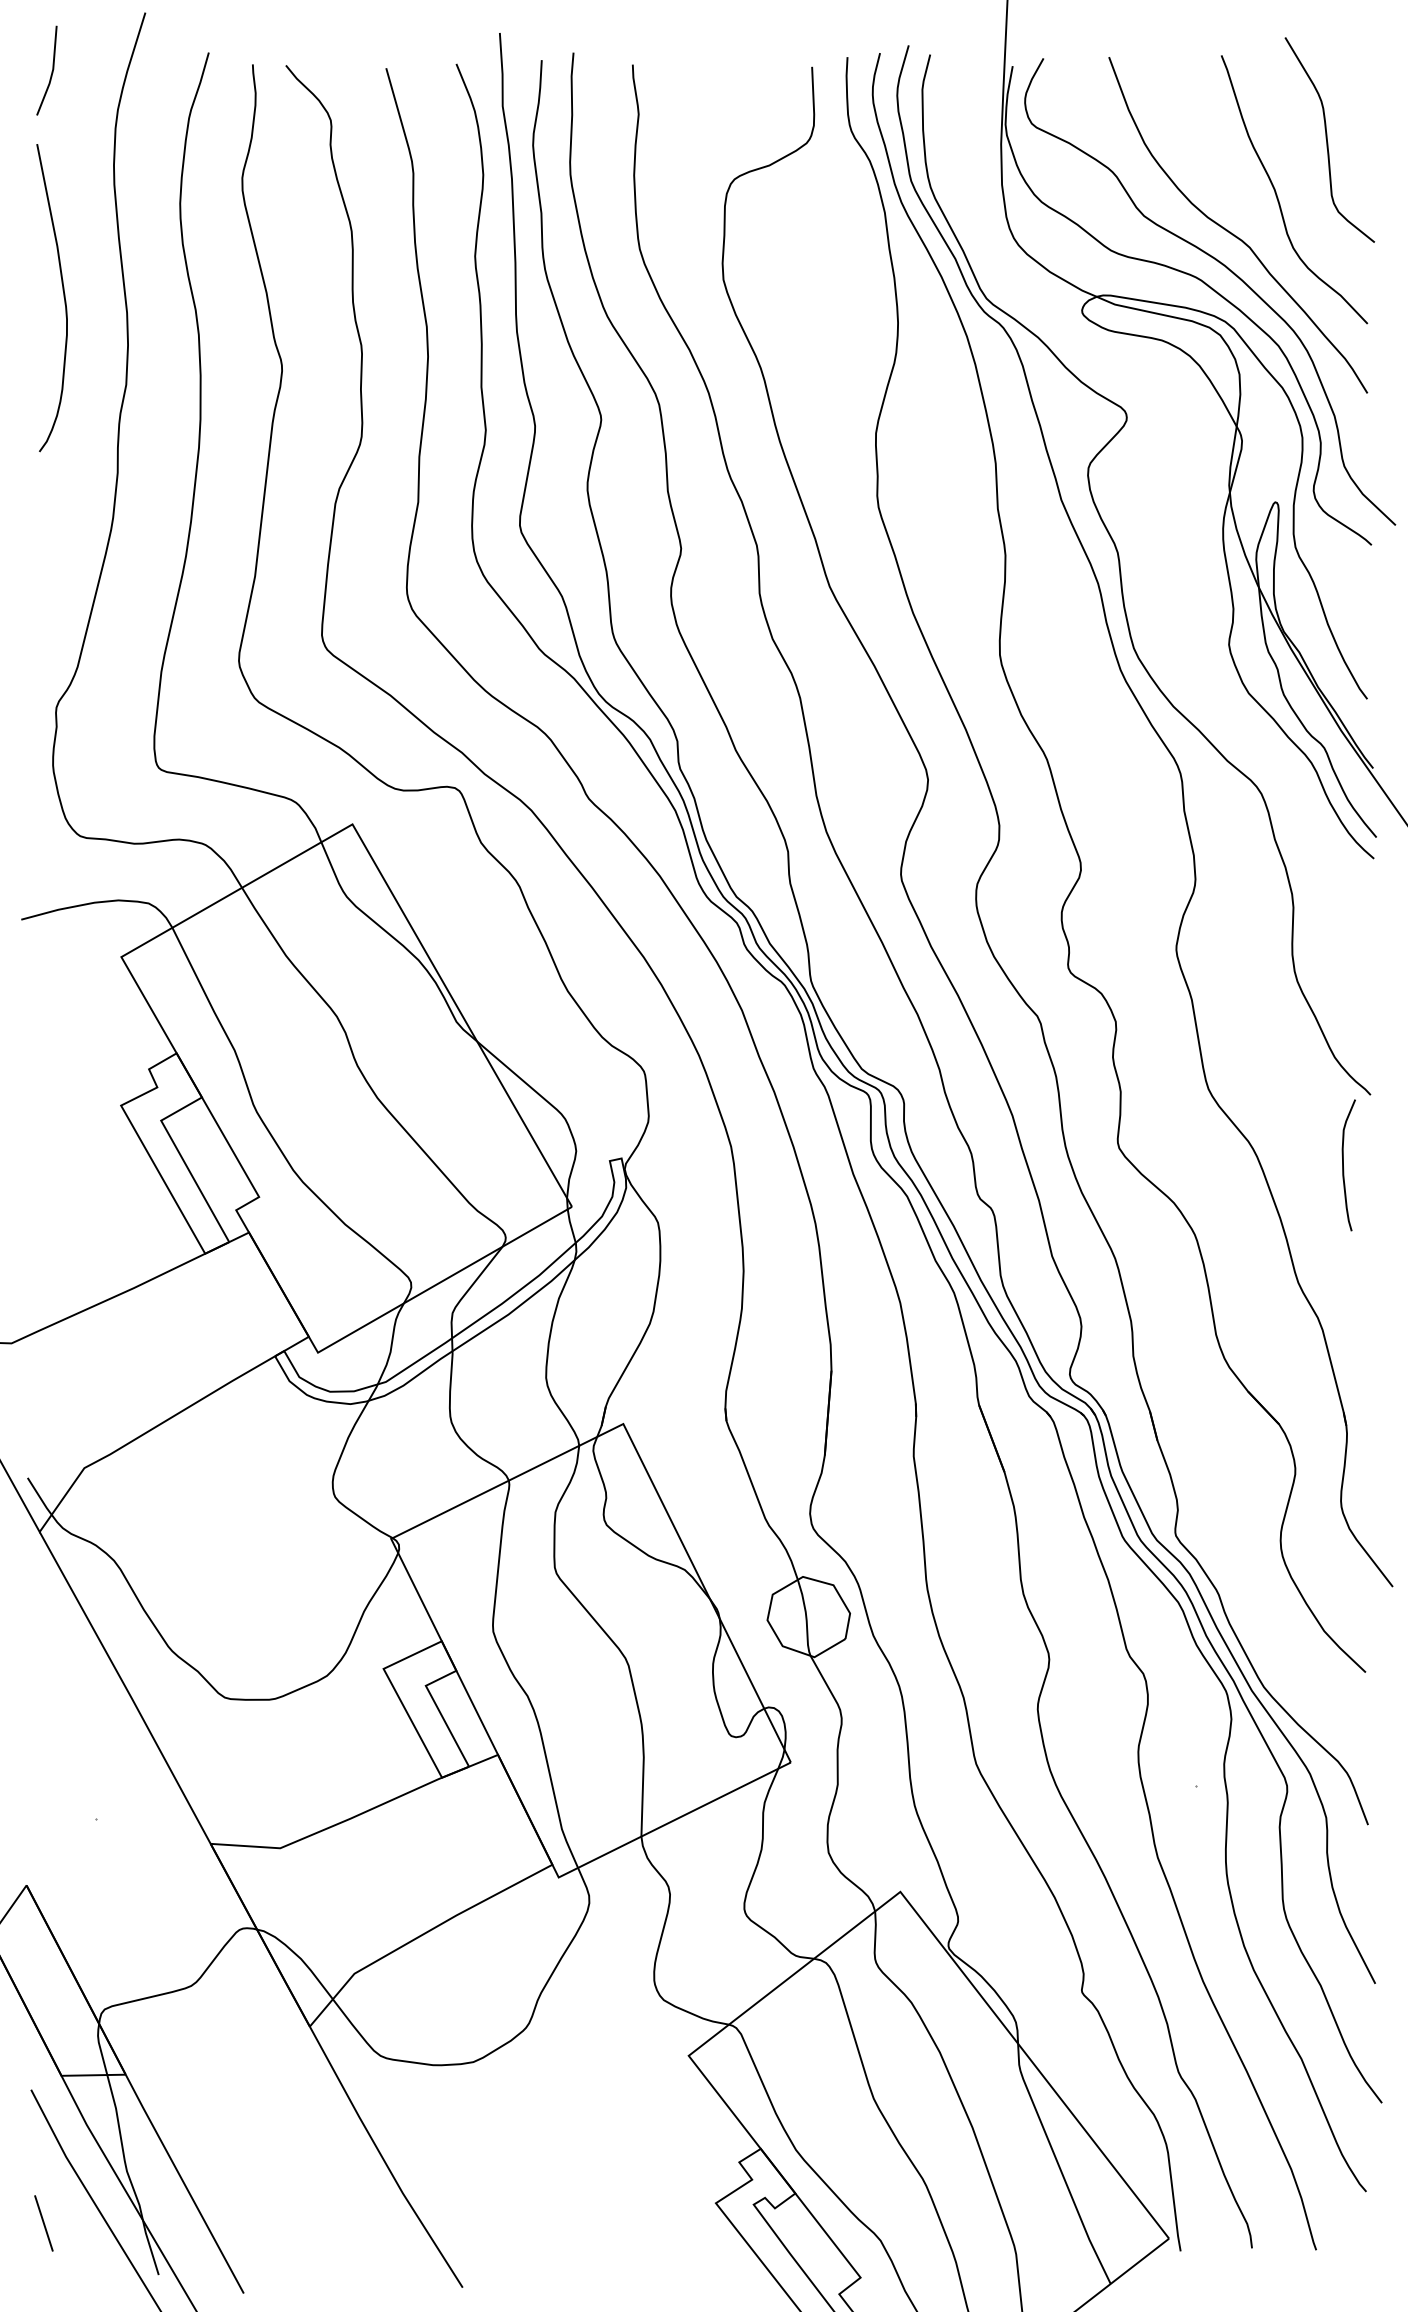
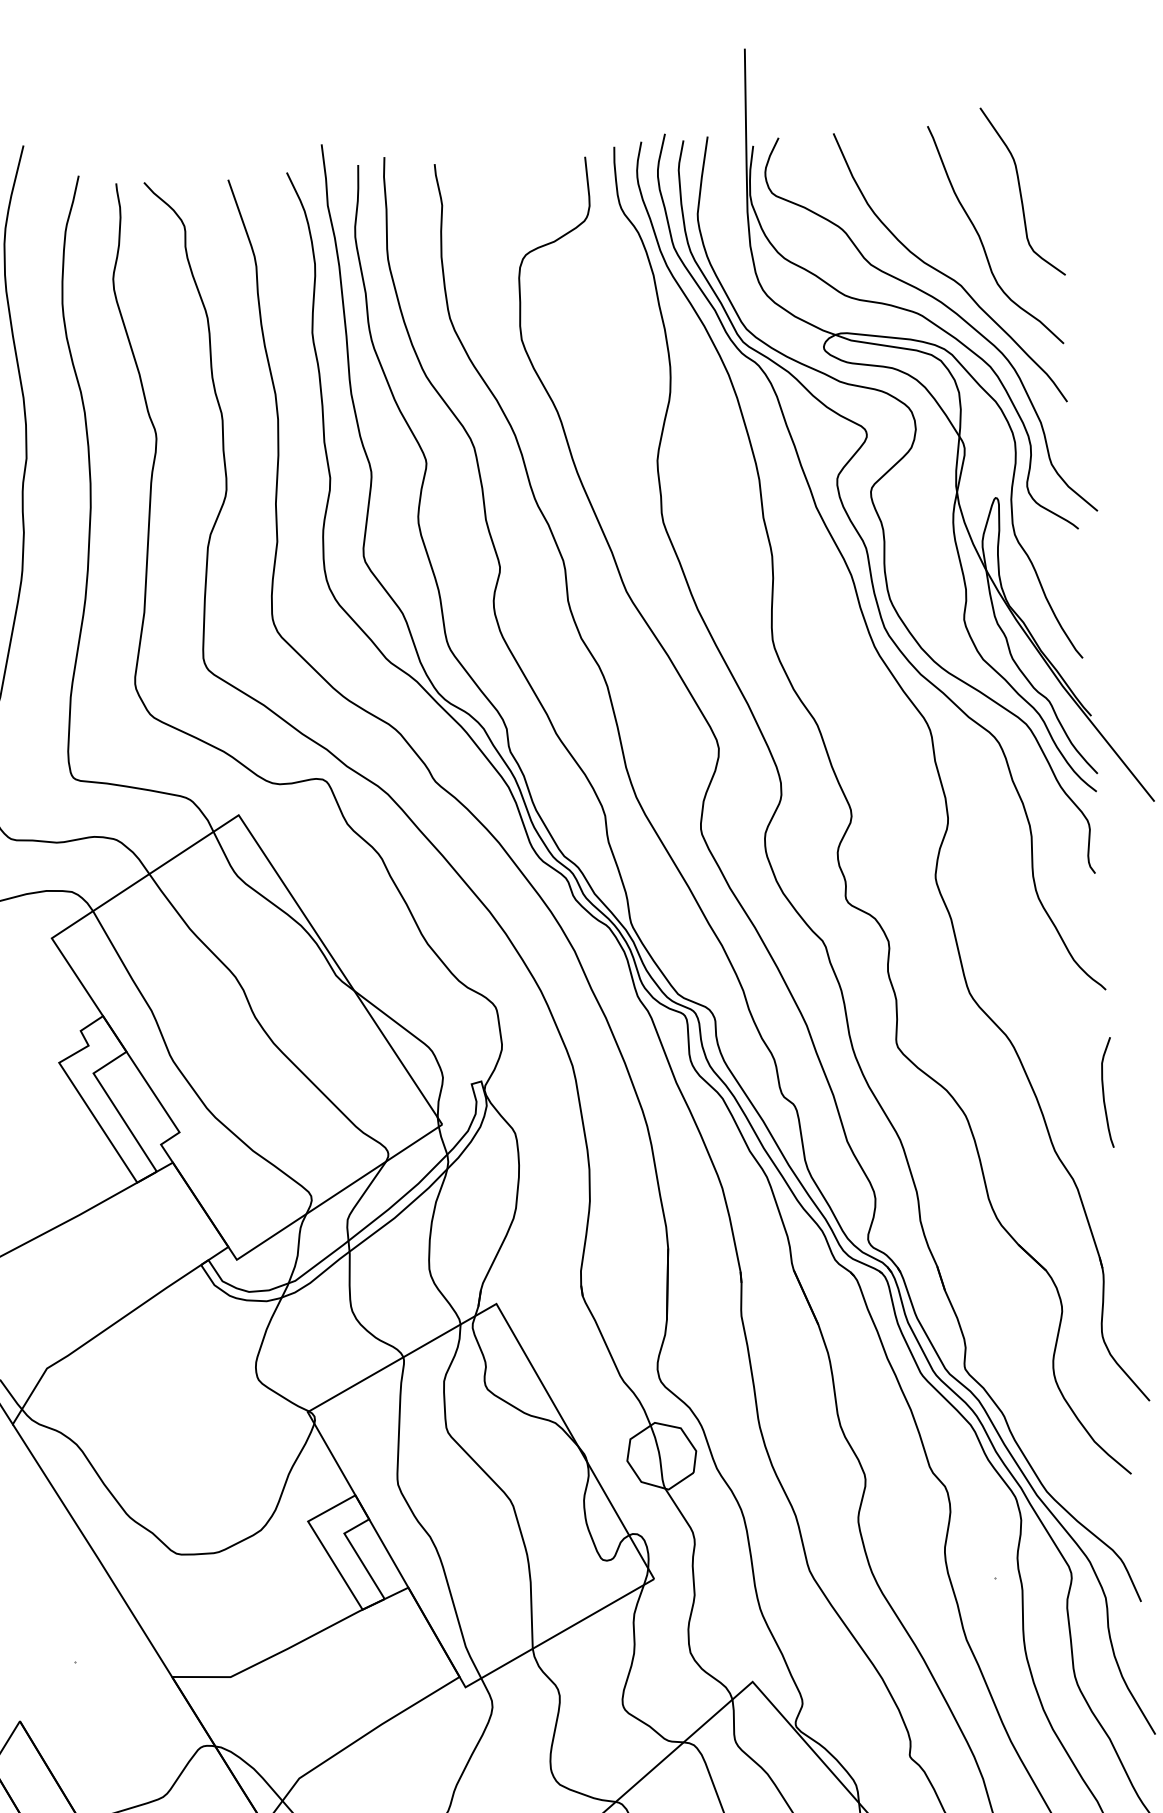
curve: (1133, 508) -> (877, 510), added
curve: (1343, 1165) -> (1103, 1093), moved

